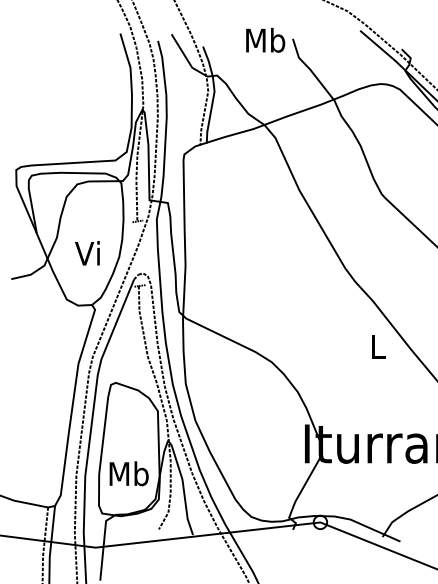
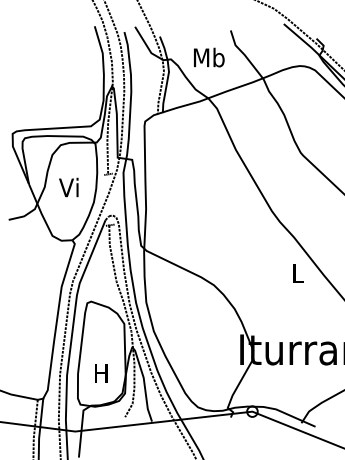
text: (265, 40) -> (209, 57), moved
text: (87, 253) -> (68, 187), moved
text: (128, 474) -> (101, 373), Mb -> H

